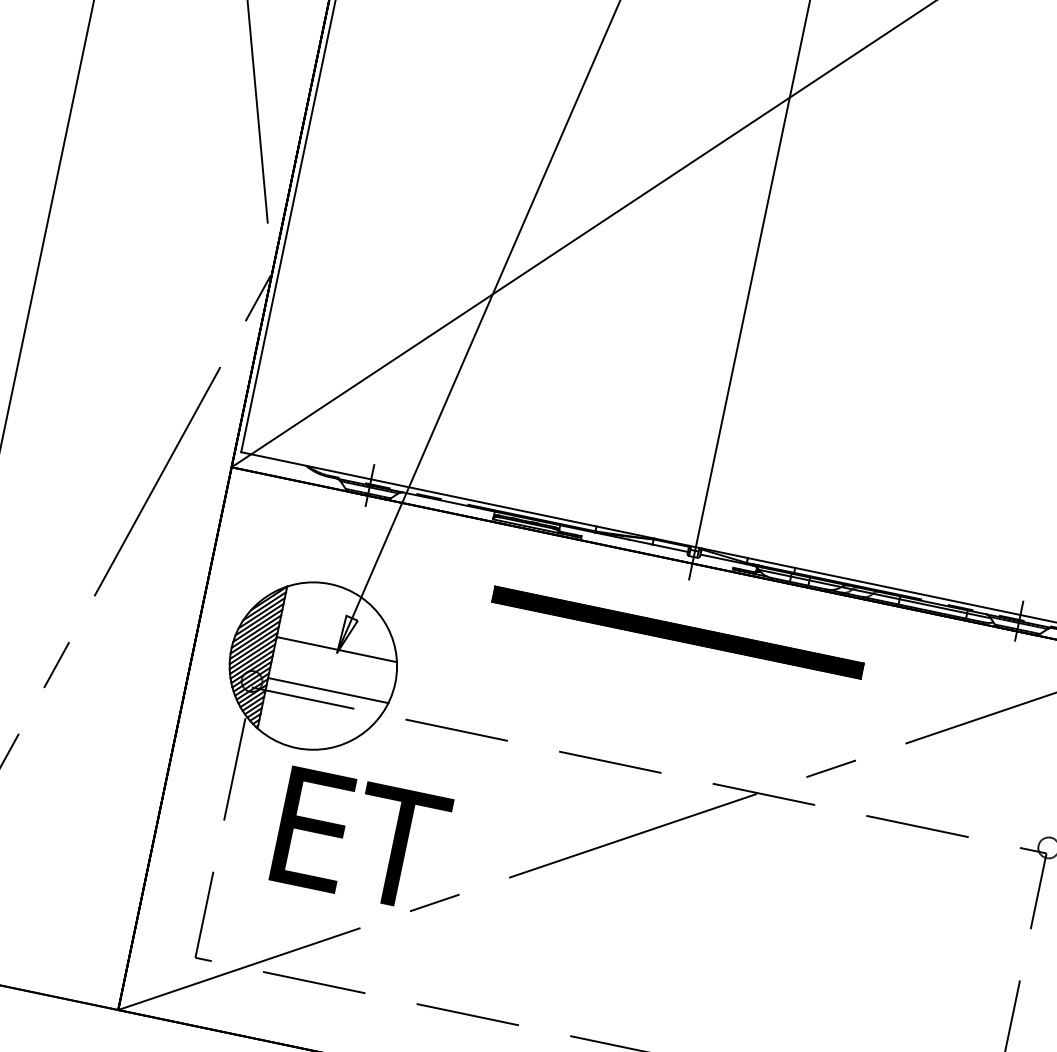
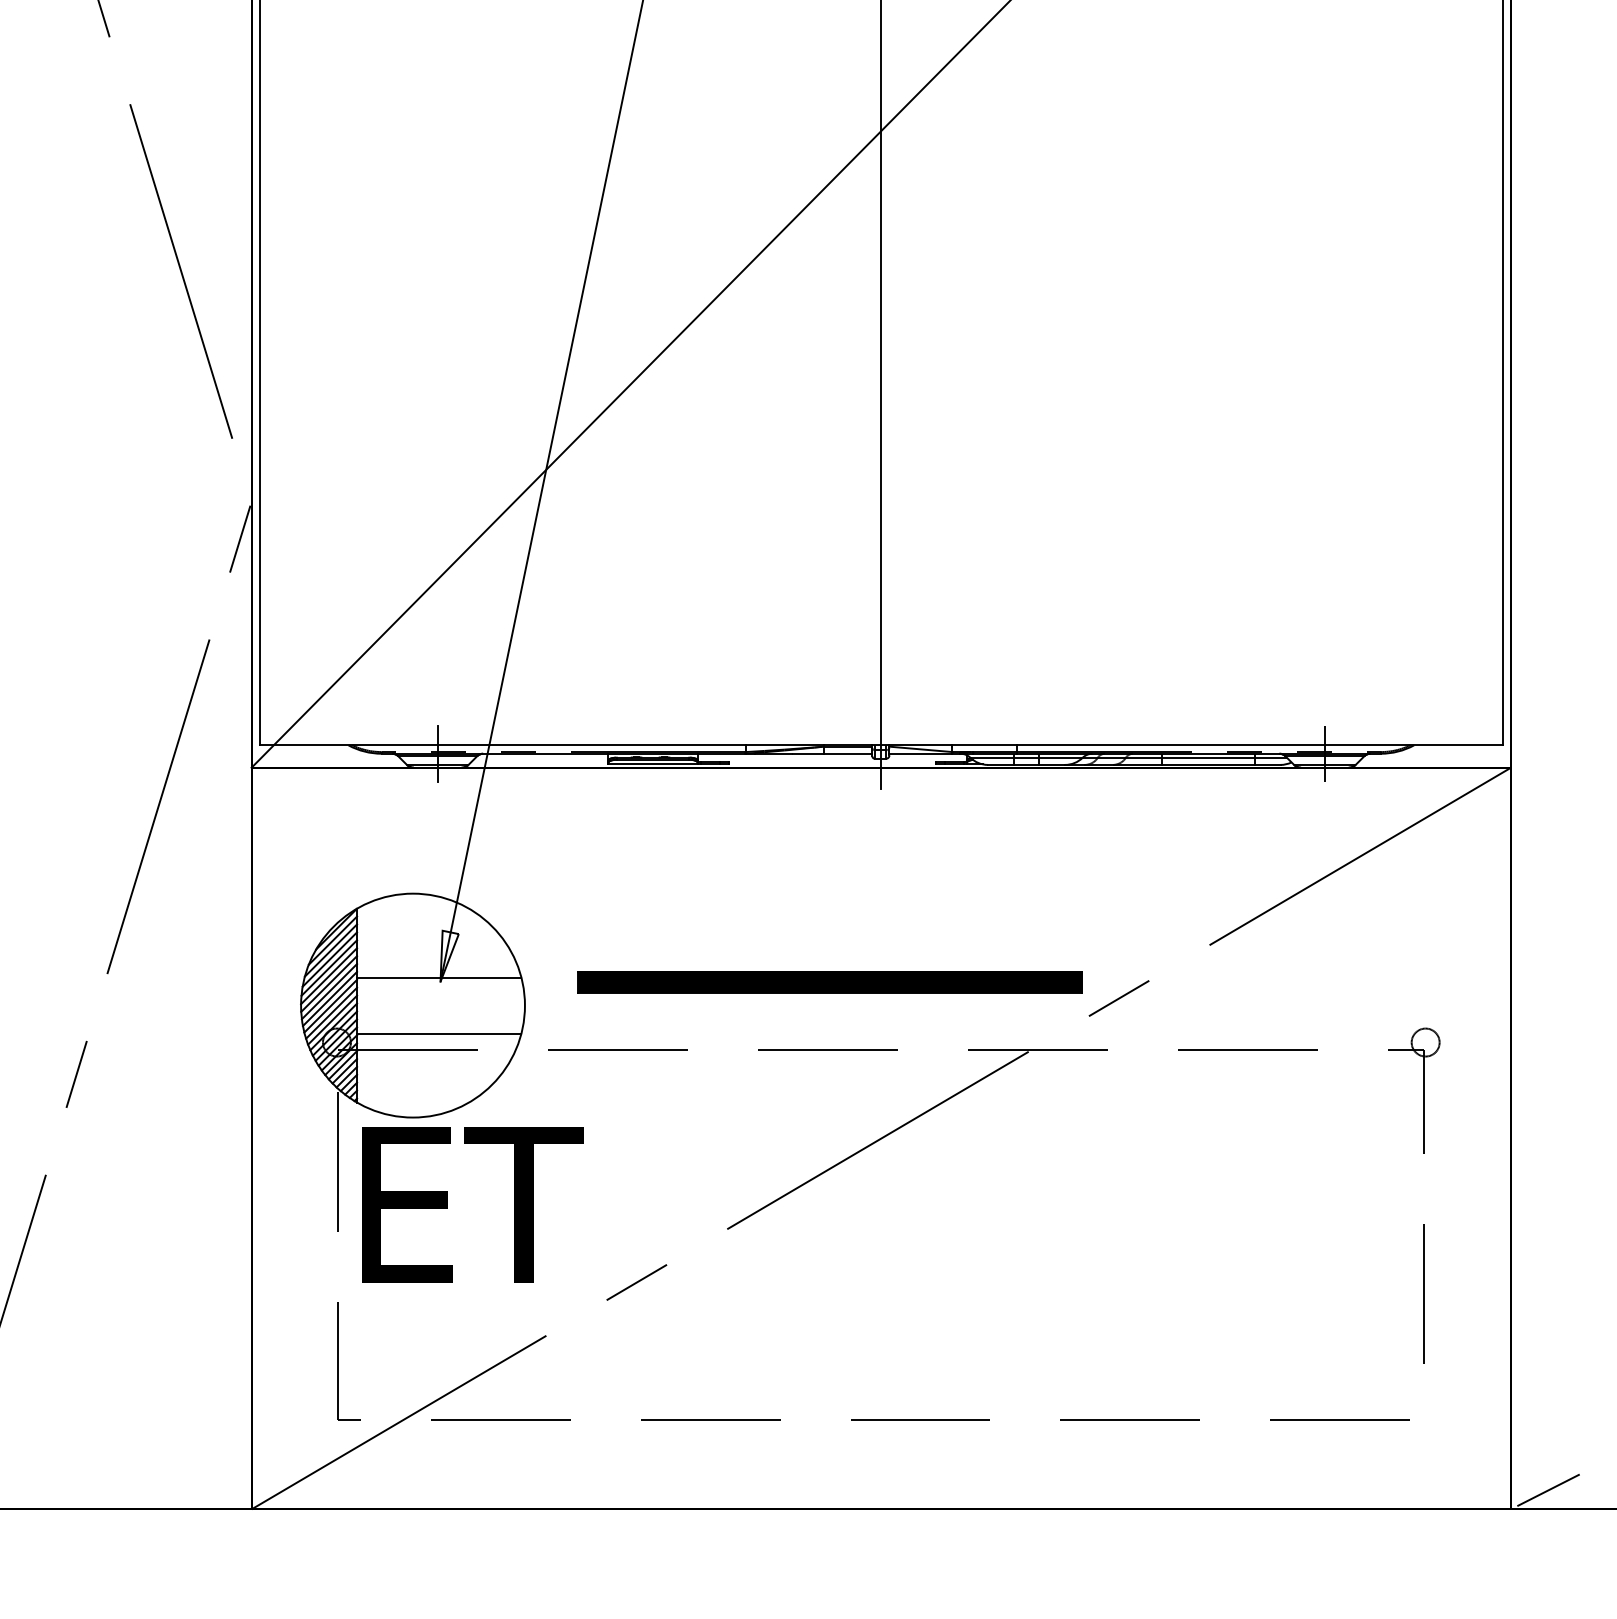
part: (677, 632) -> (829, 982), moved
text: (361, 839) -> (472, 1204), moved

